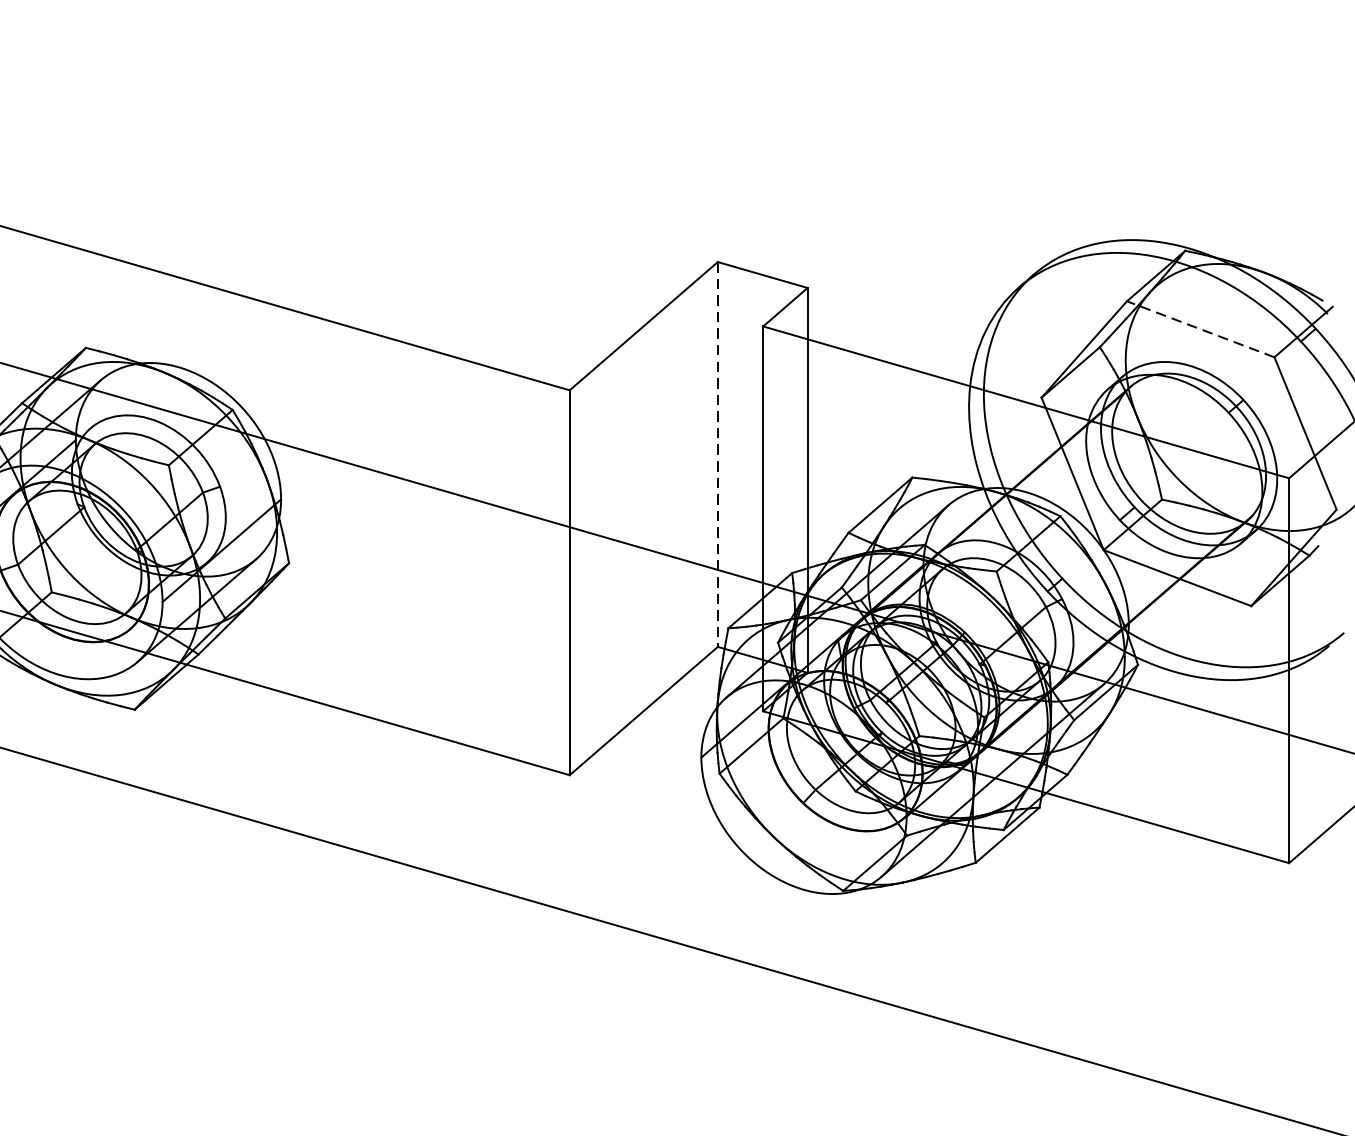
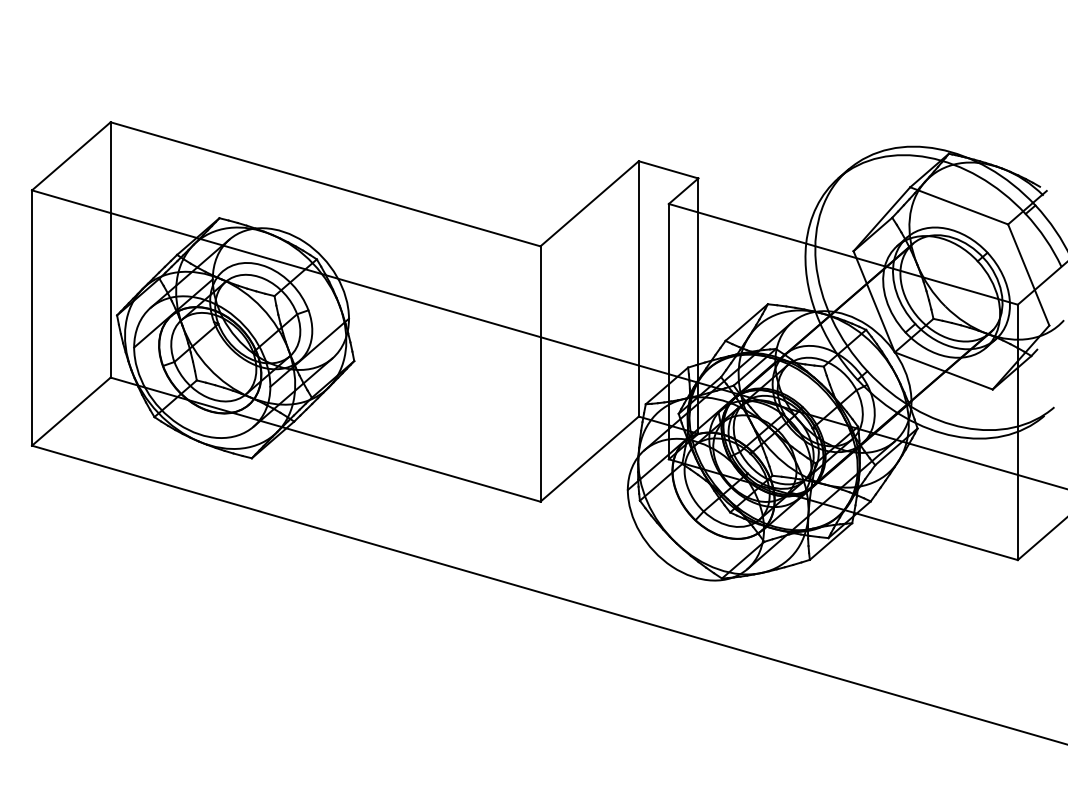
line: (1199, 328) -> (958, 205), dashed -> solid
line: (717, 453) -> (638, 288), dashed -> solid

